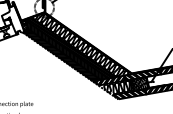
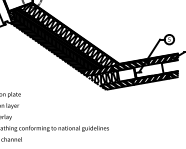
hatch: (138, 84) -> (126, 74), removed

